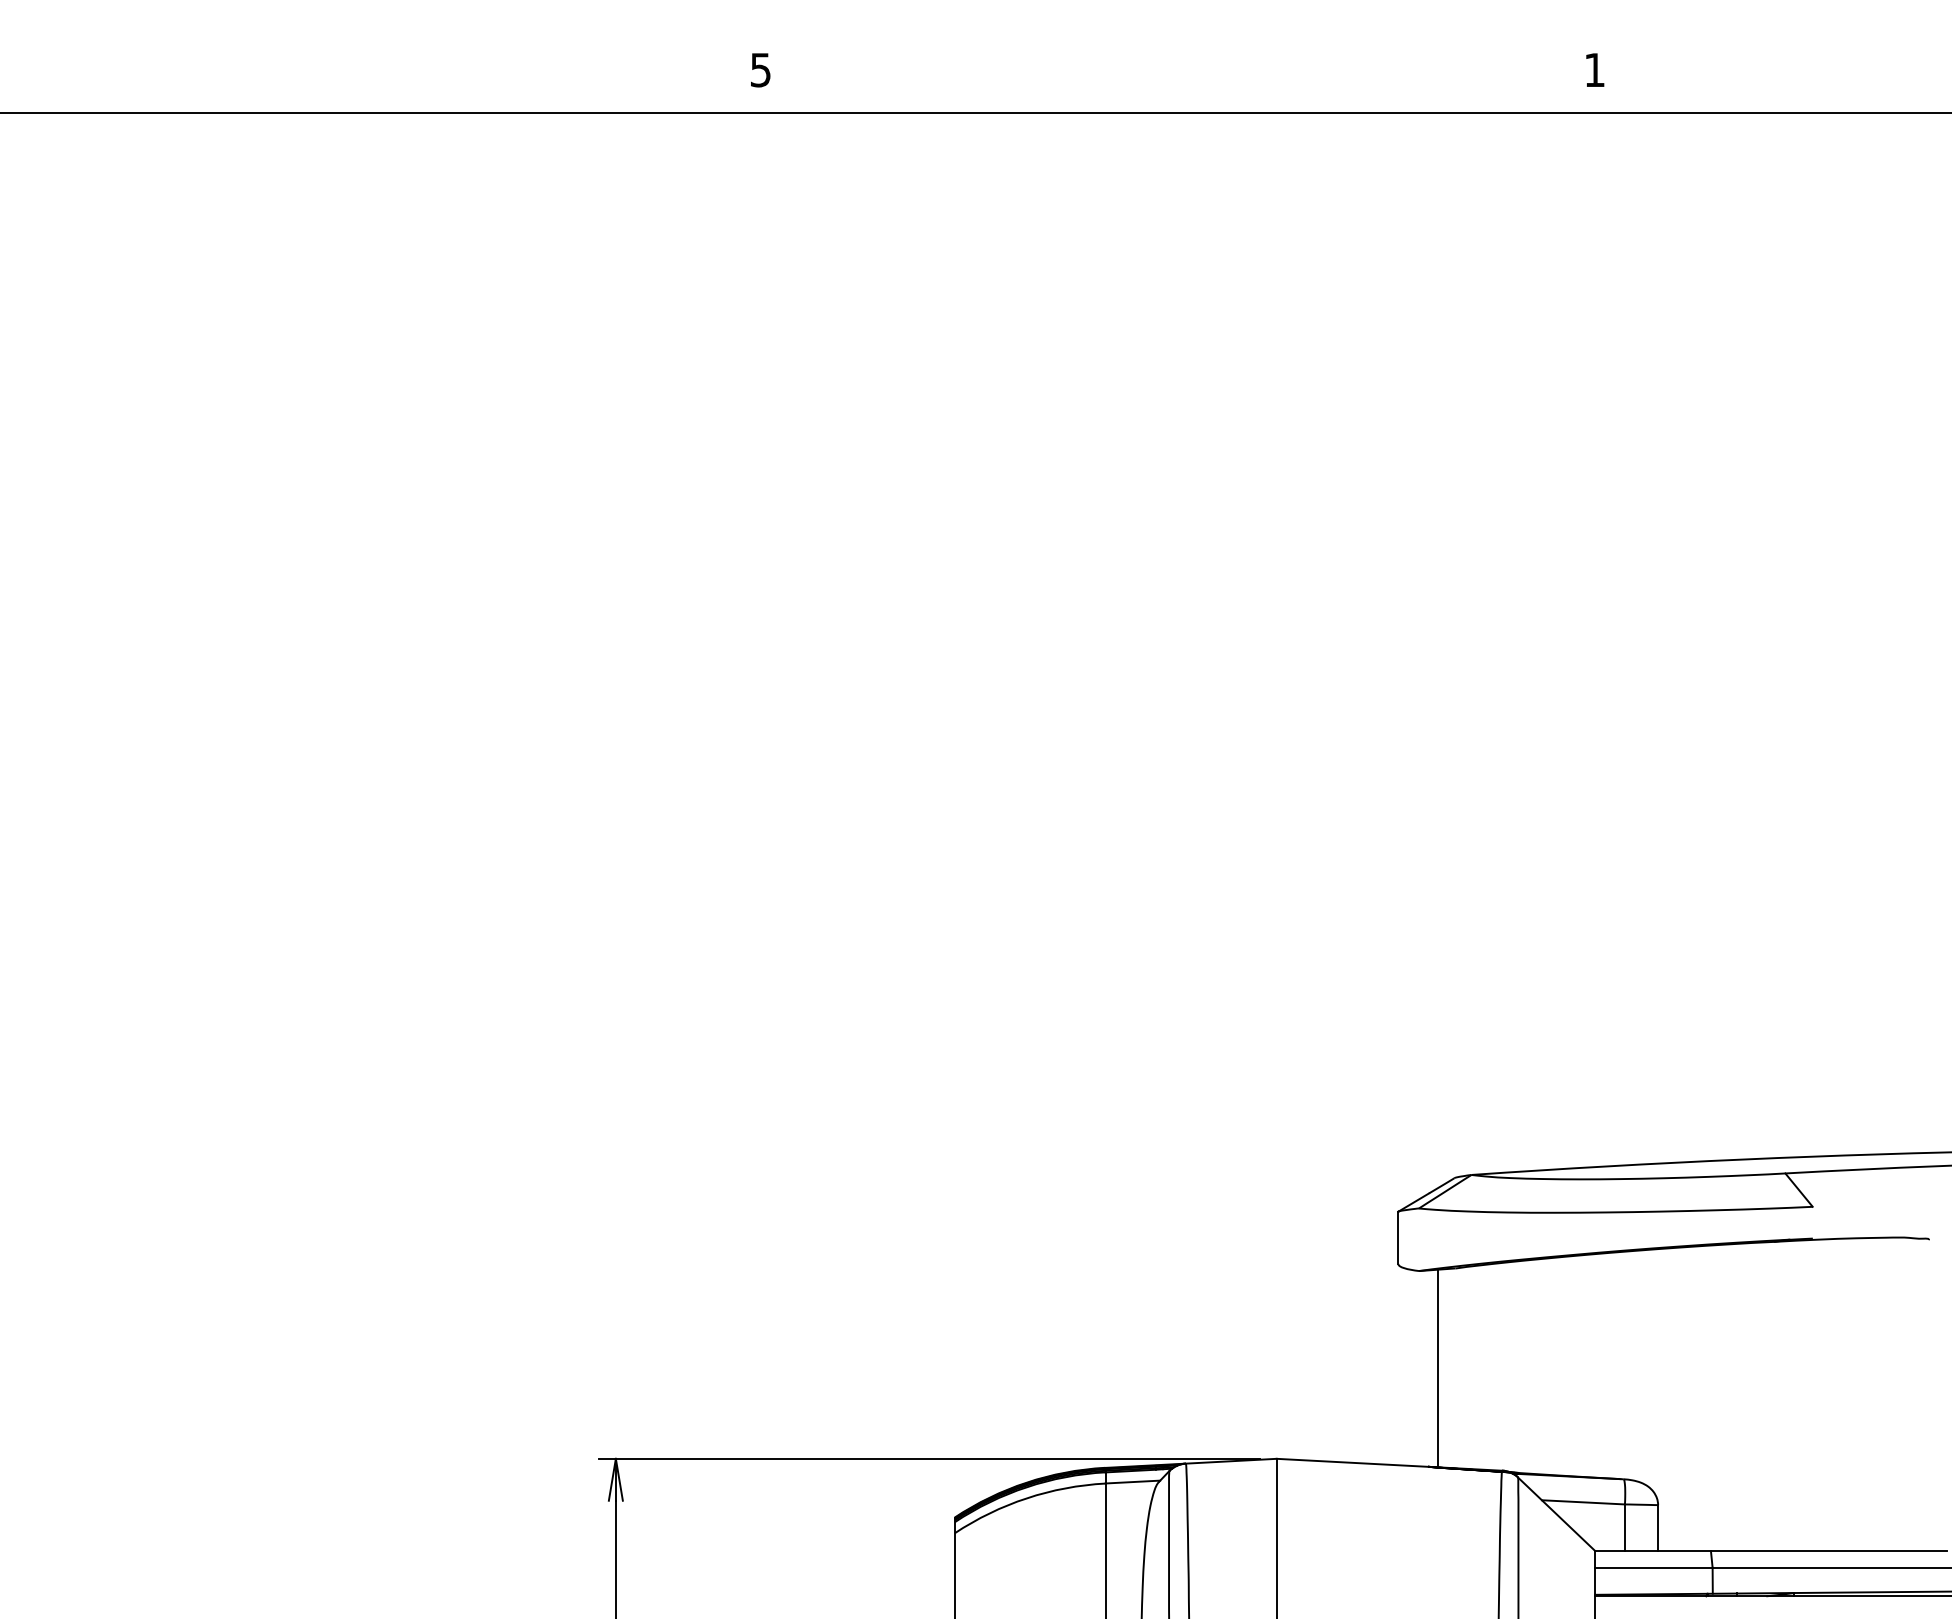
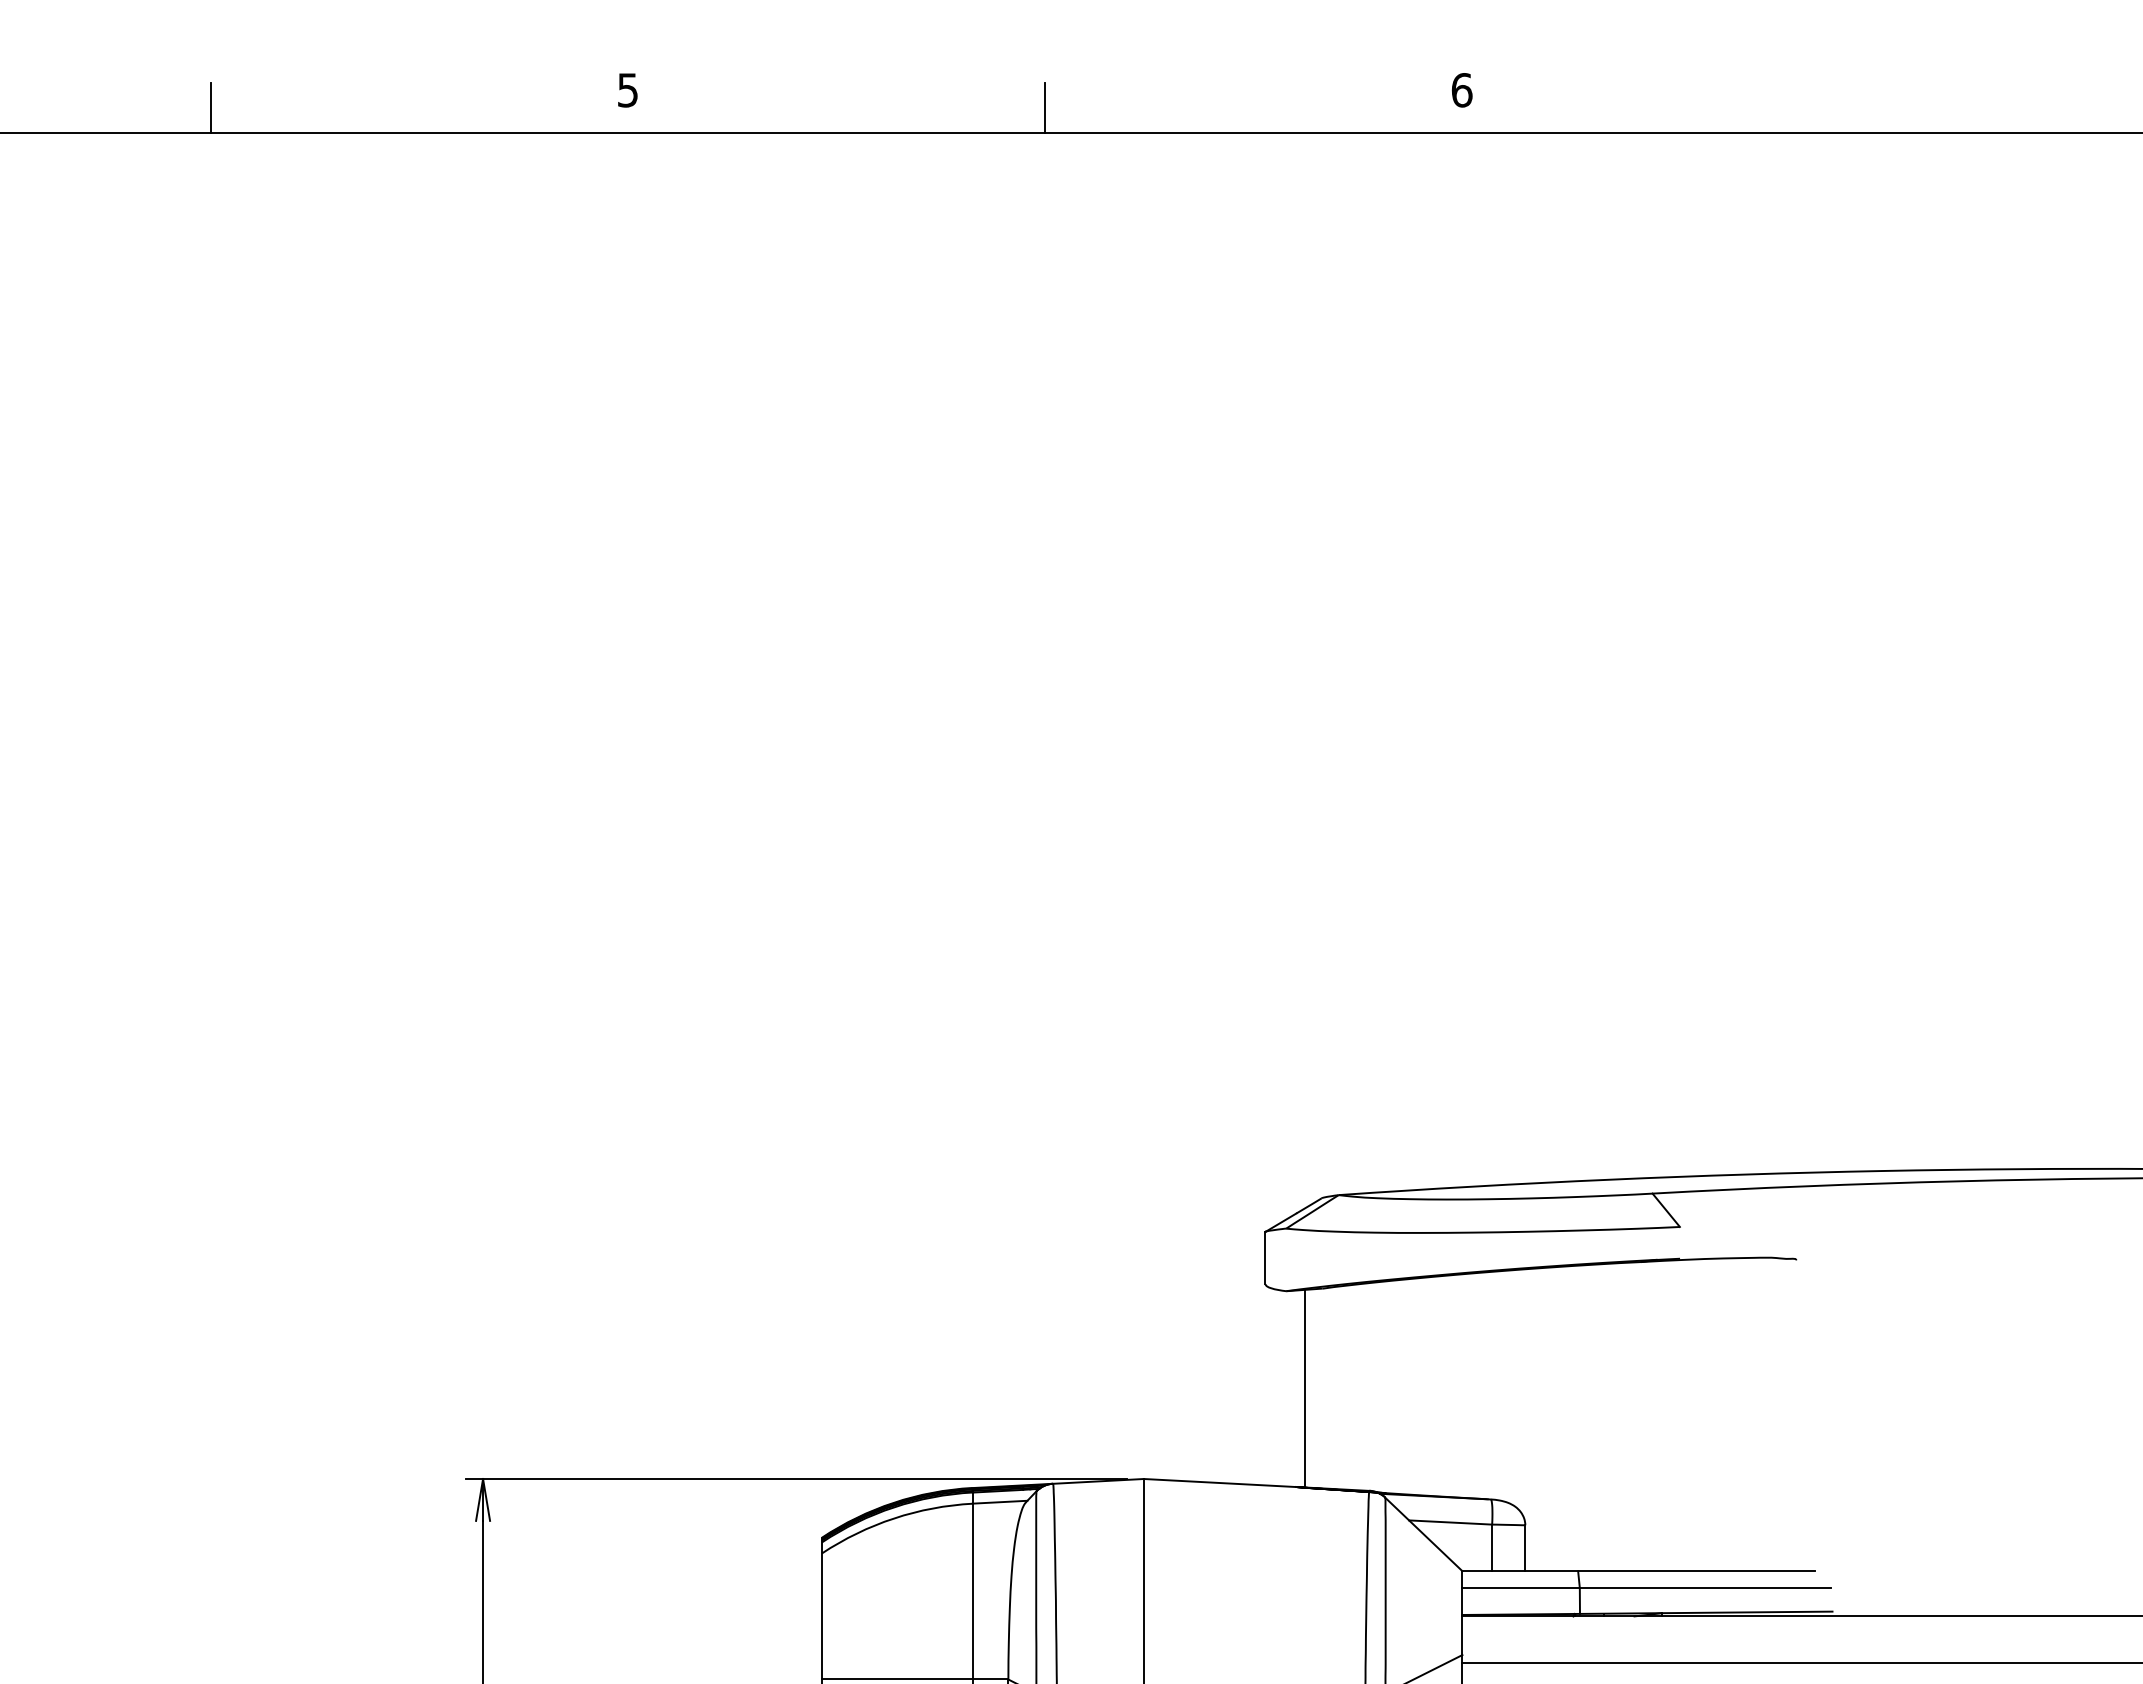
text: (1594, 70) -> (1461, 90), 1 -> 6
line: (343, 88) -> (210, 108), added
line: (1178, 88) -> (1045, 108), added

